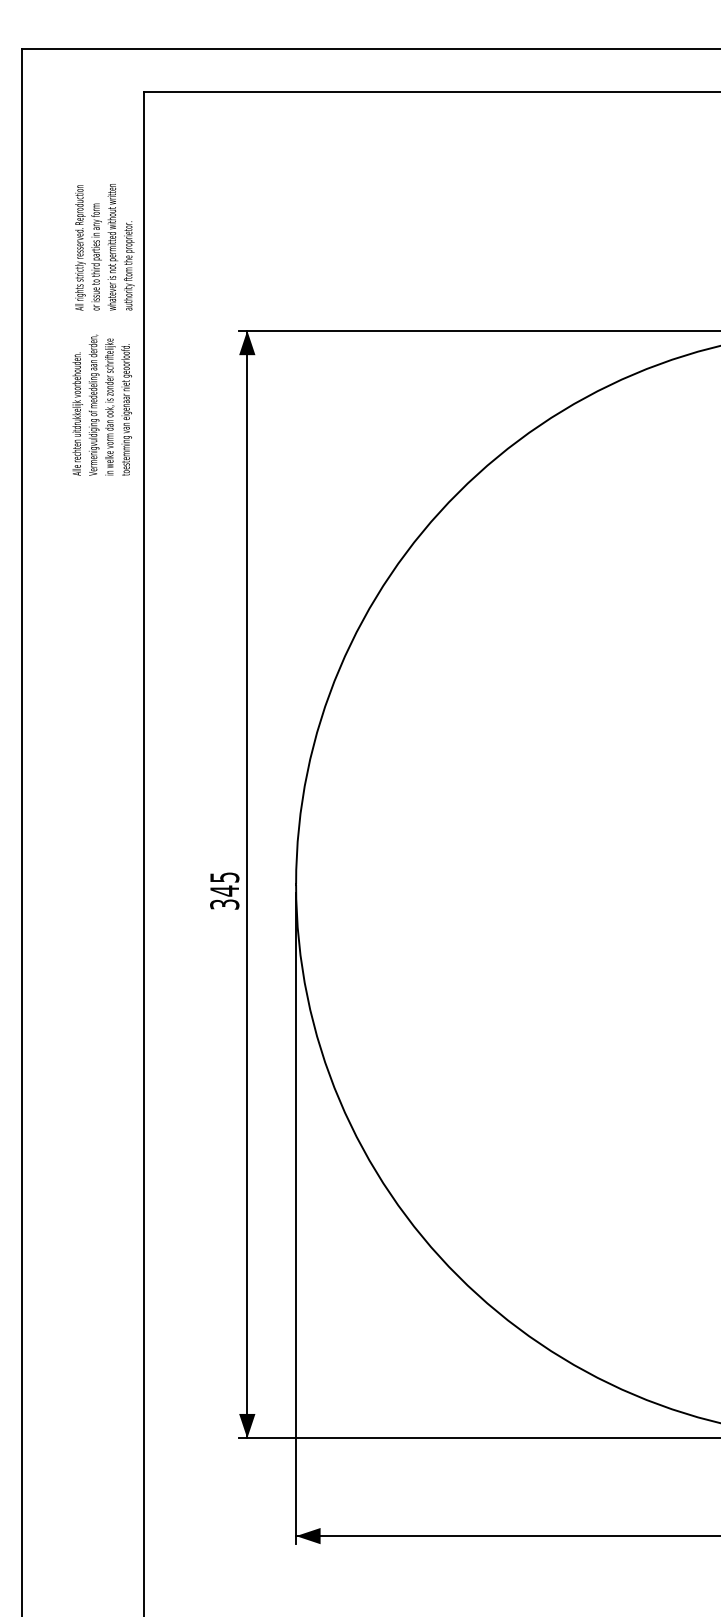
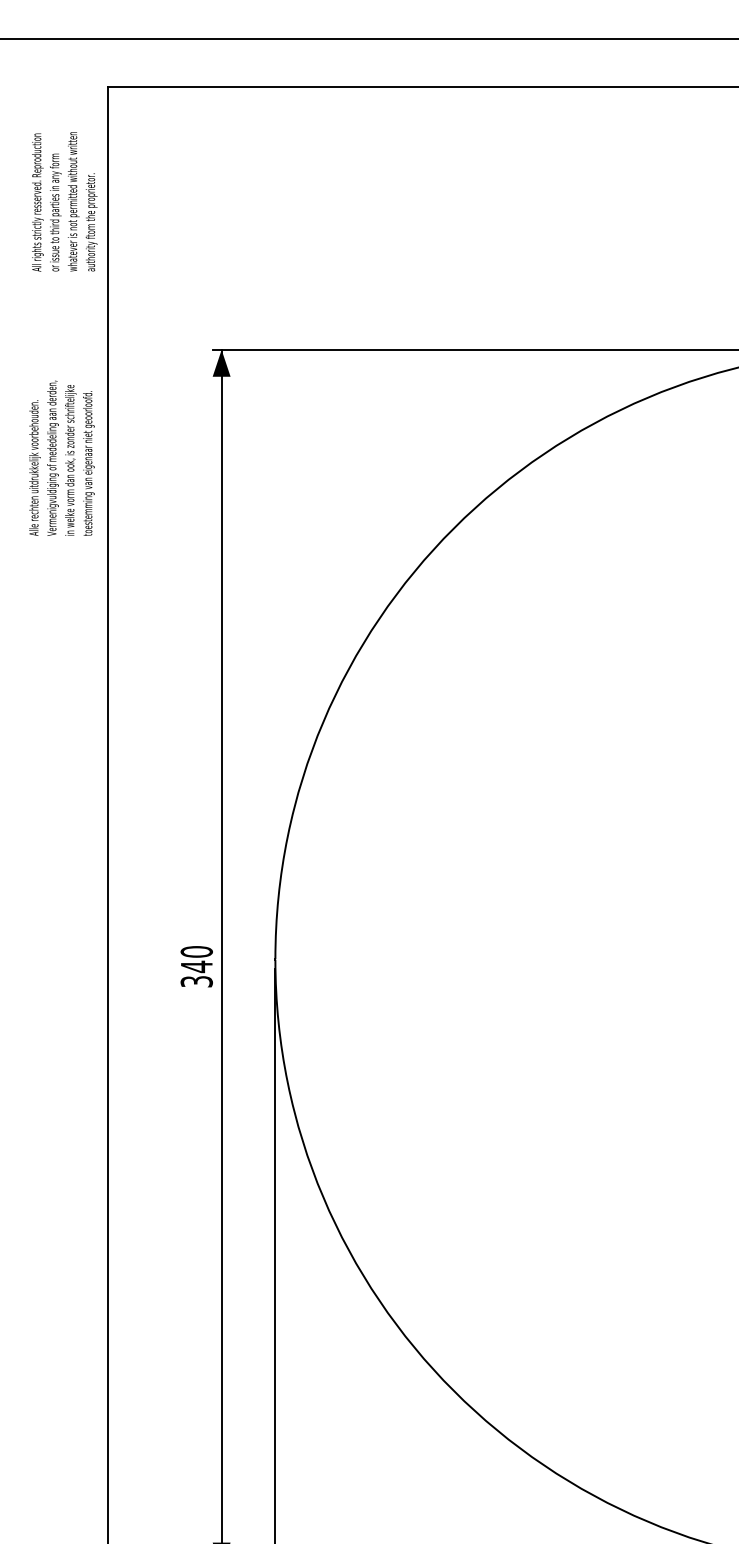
text: (104, 247) -> (64, 202), moved
text: (101, 404) -> (61, 457), moved
text: (224, 877) -> (196, 951), 345 -> 340

